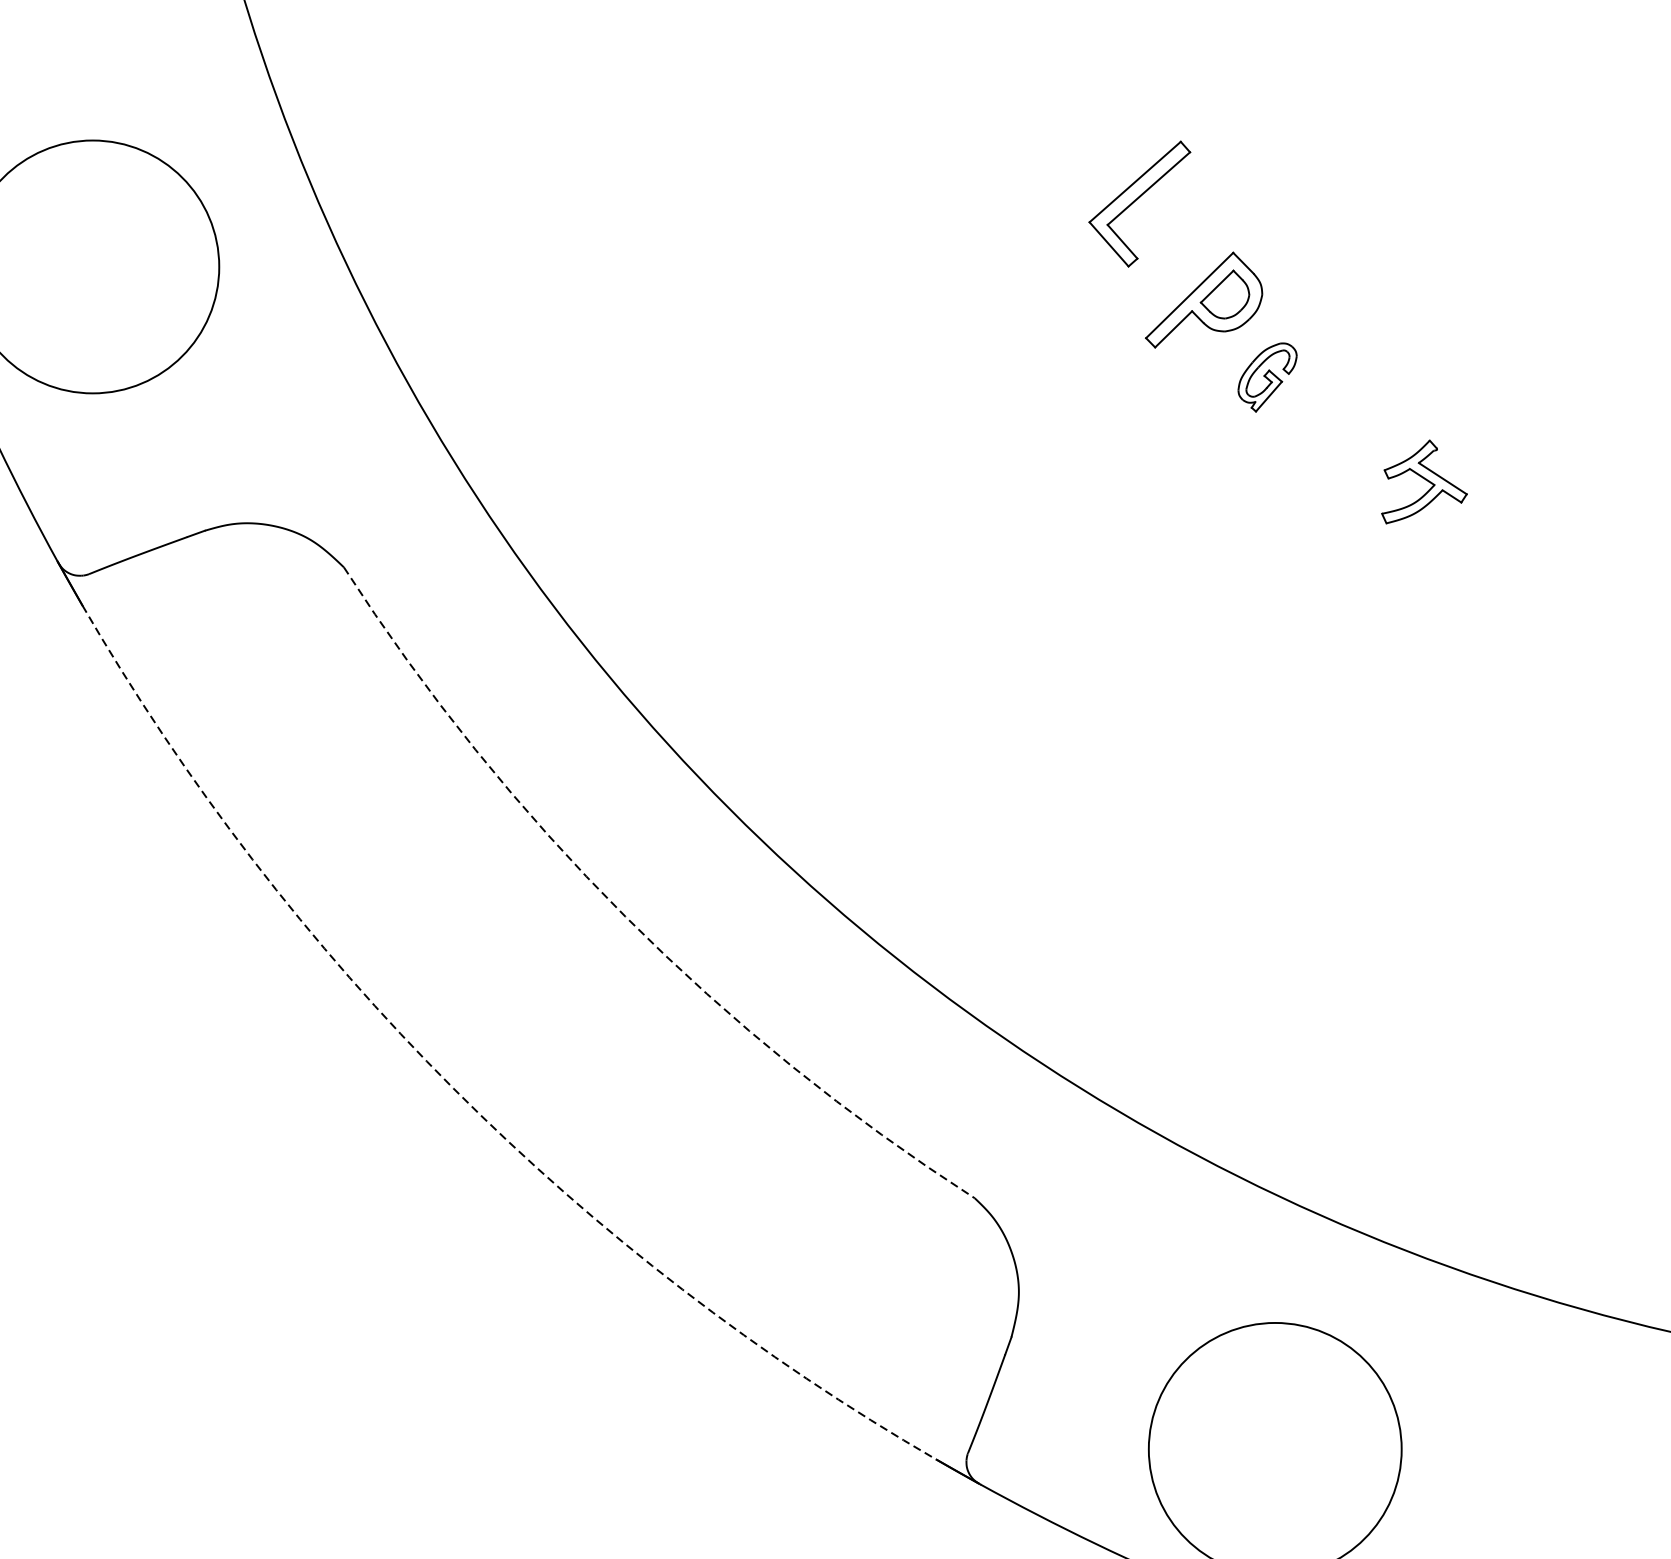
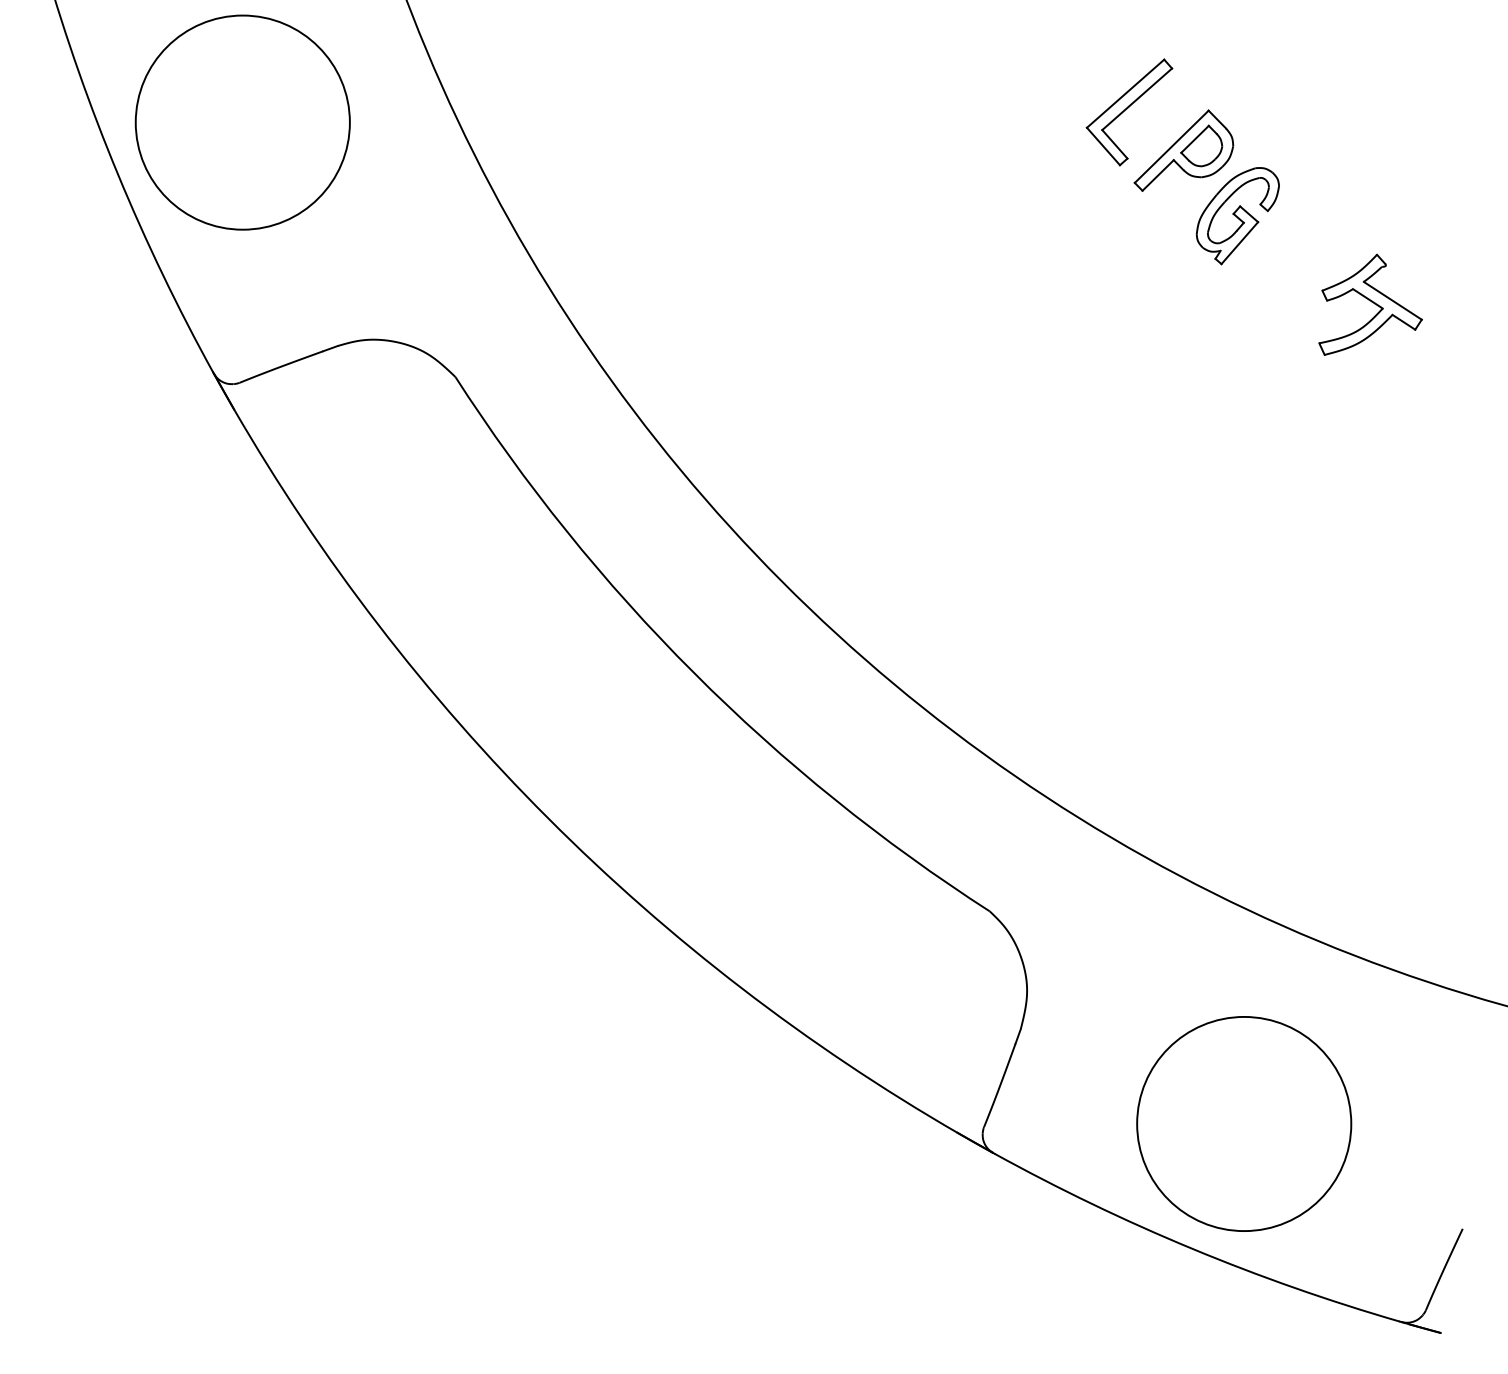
part: (1139, 204) -> (1129, 112), moved
part: (1267, 377) -> (1237, 216), size x1.67
part: (1424, 481) -> (1370, 304), size x1.43
arc: (624, 916) -> (693, 672), dashed -> solid
arc: (453, 1088) -> (548, 818), dashed -> solid

